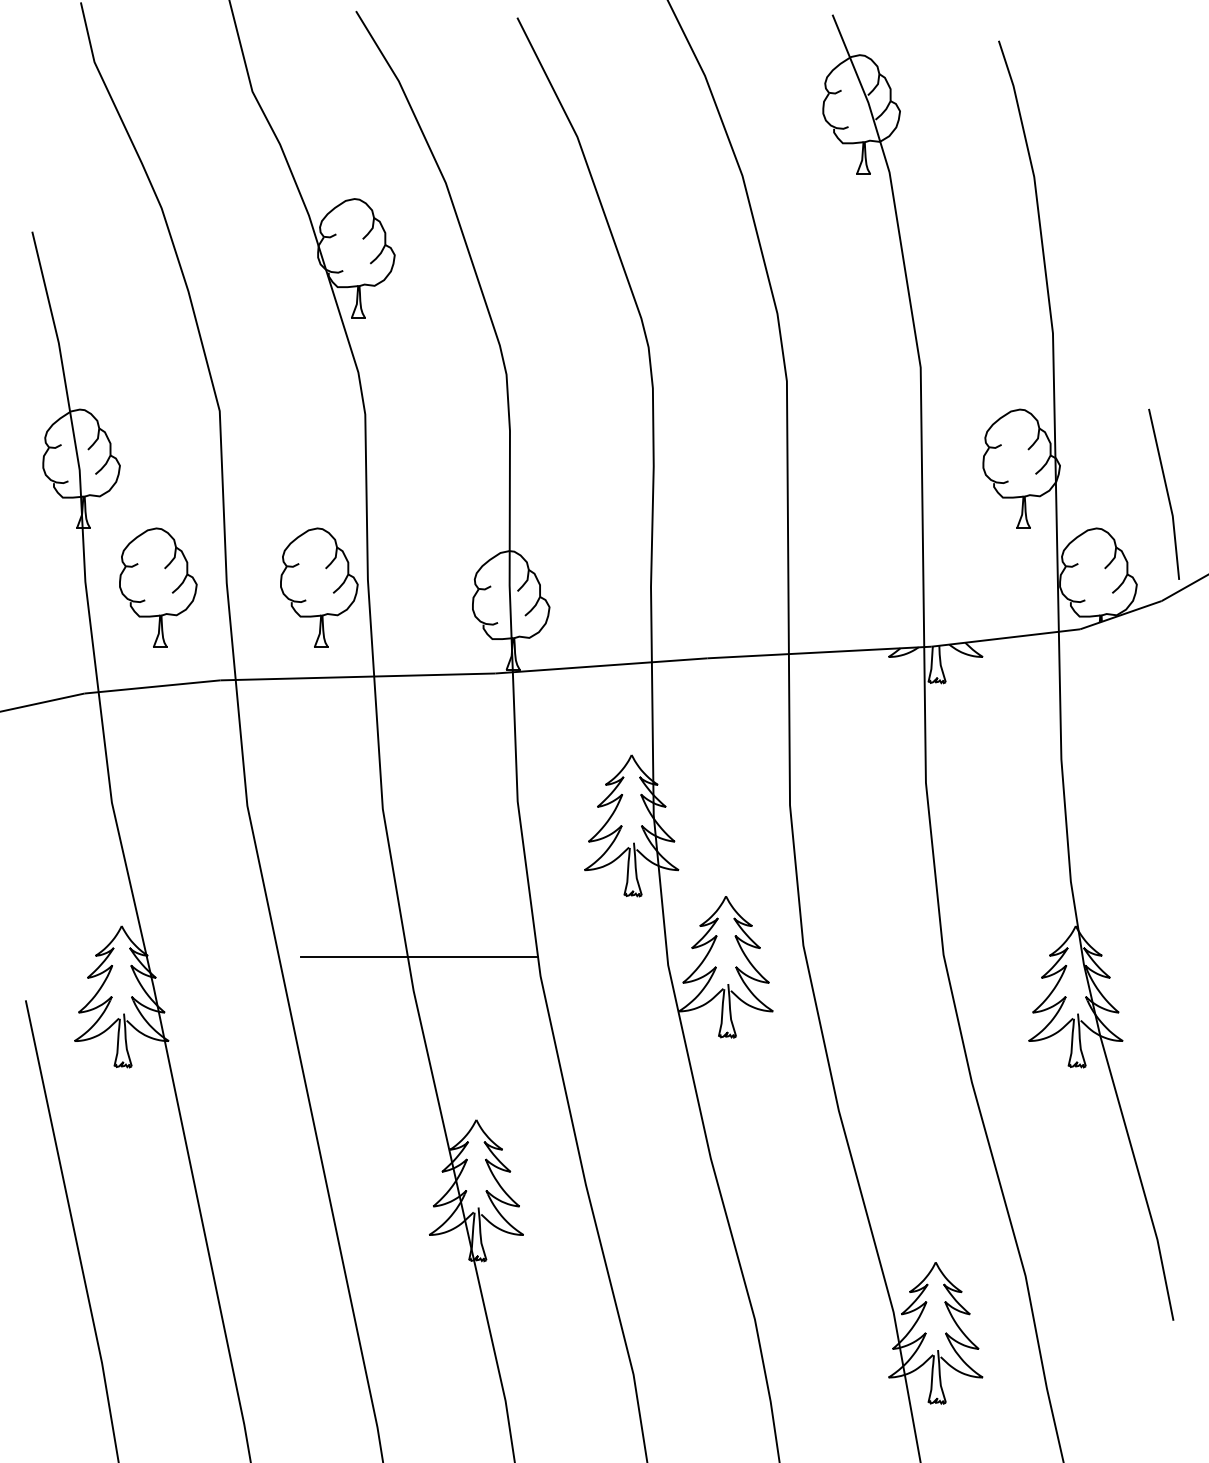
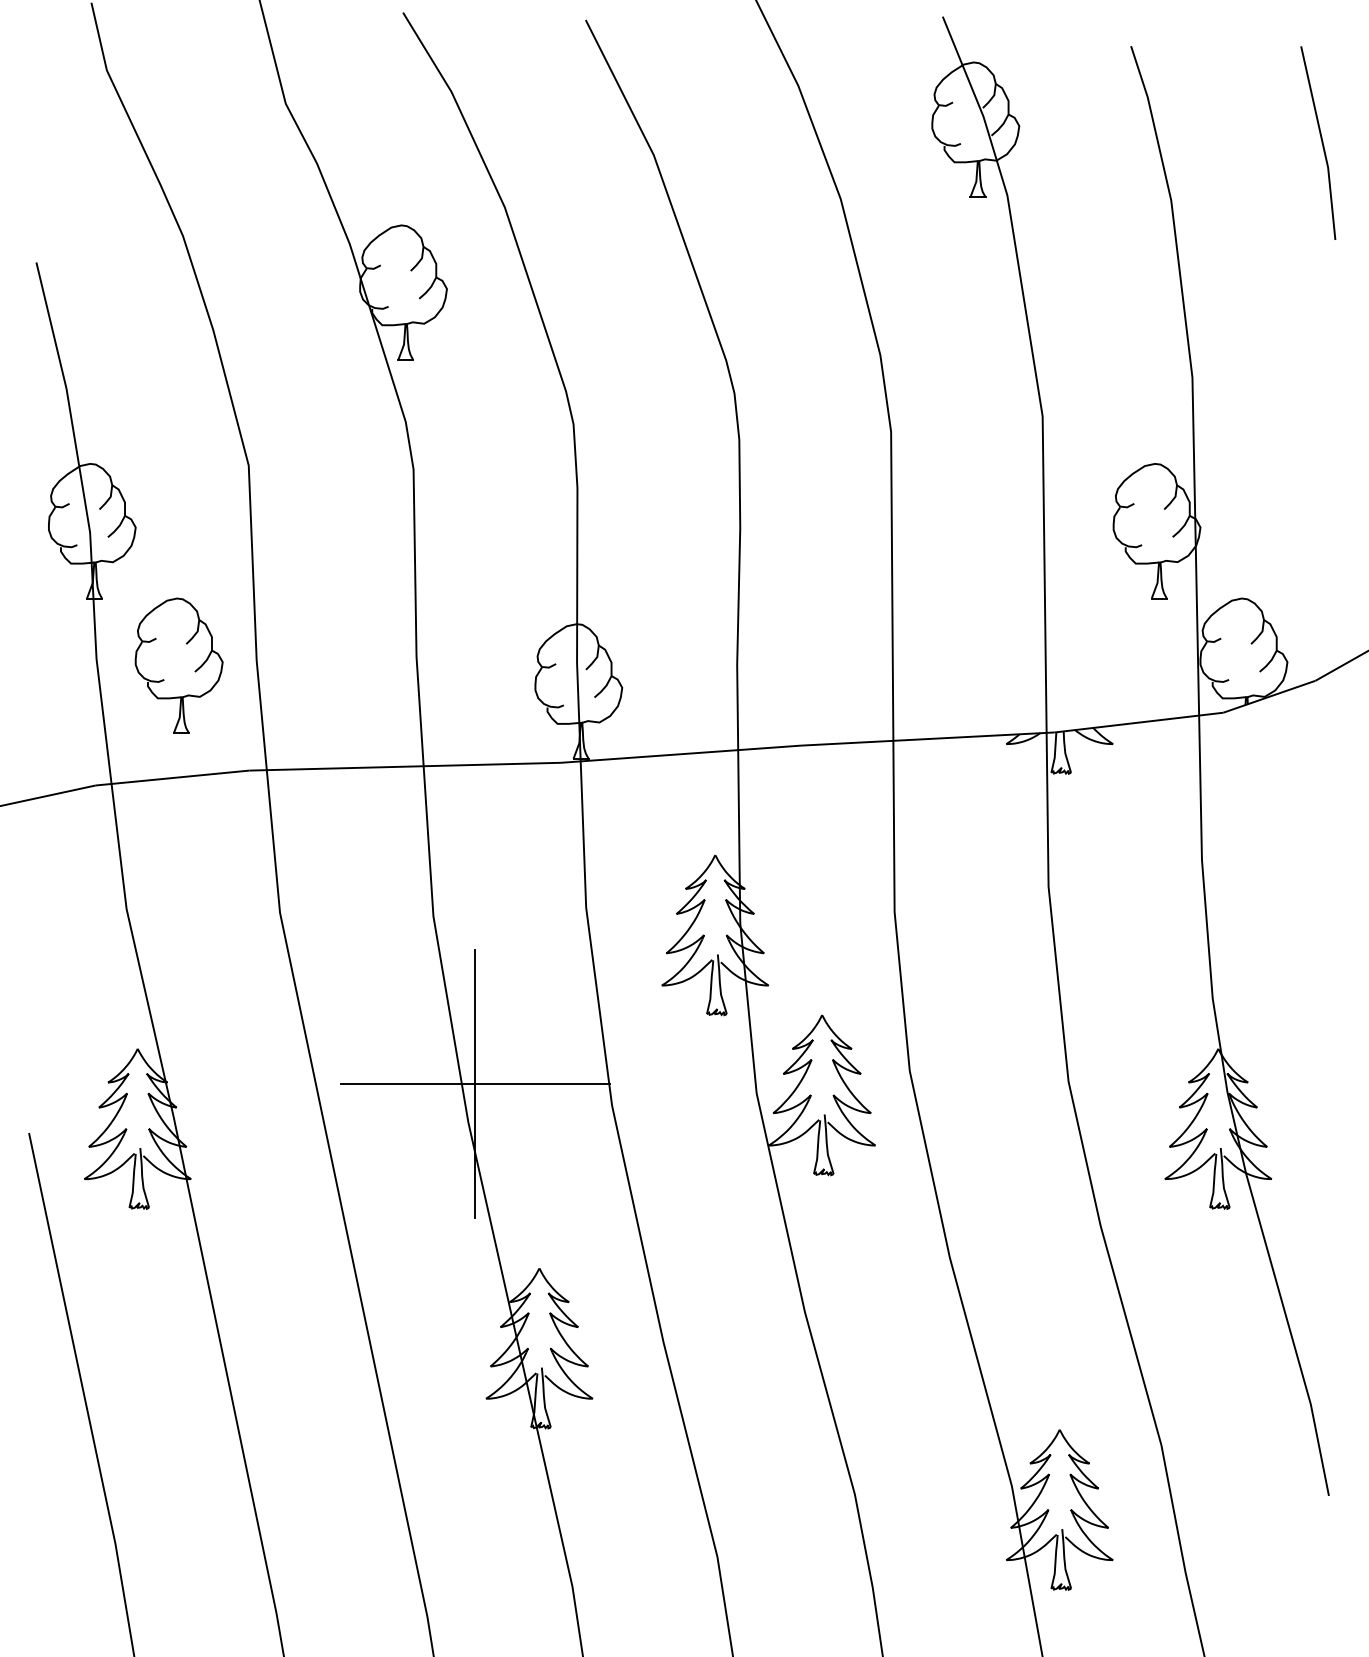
line: (1166, 493) -> (1321, 142), moved
part: (319, 587) -> (361, 665), removed
line: (419, 956) -> (474, 1083), added

